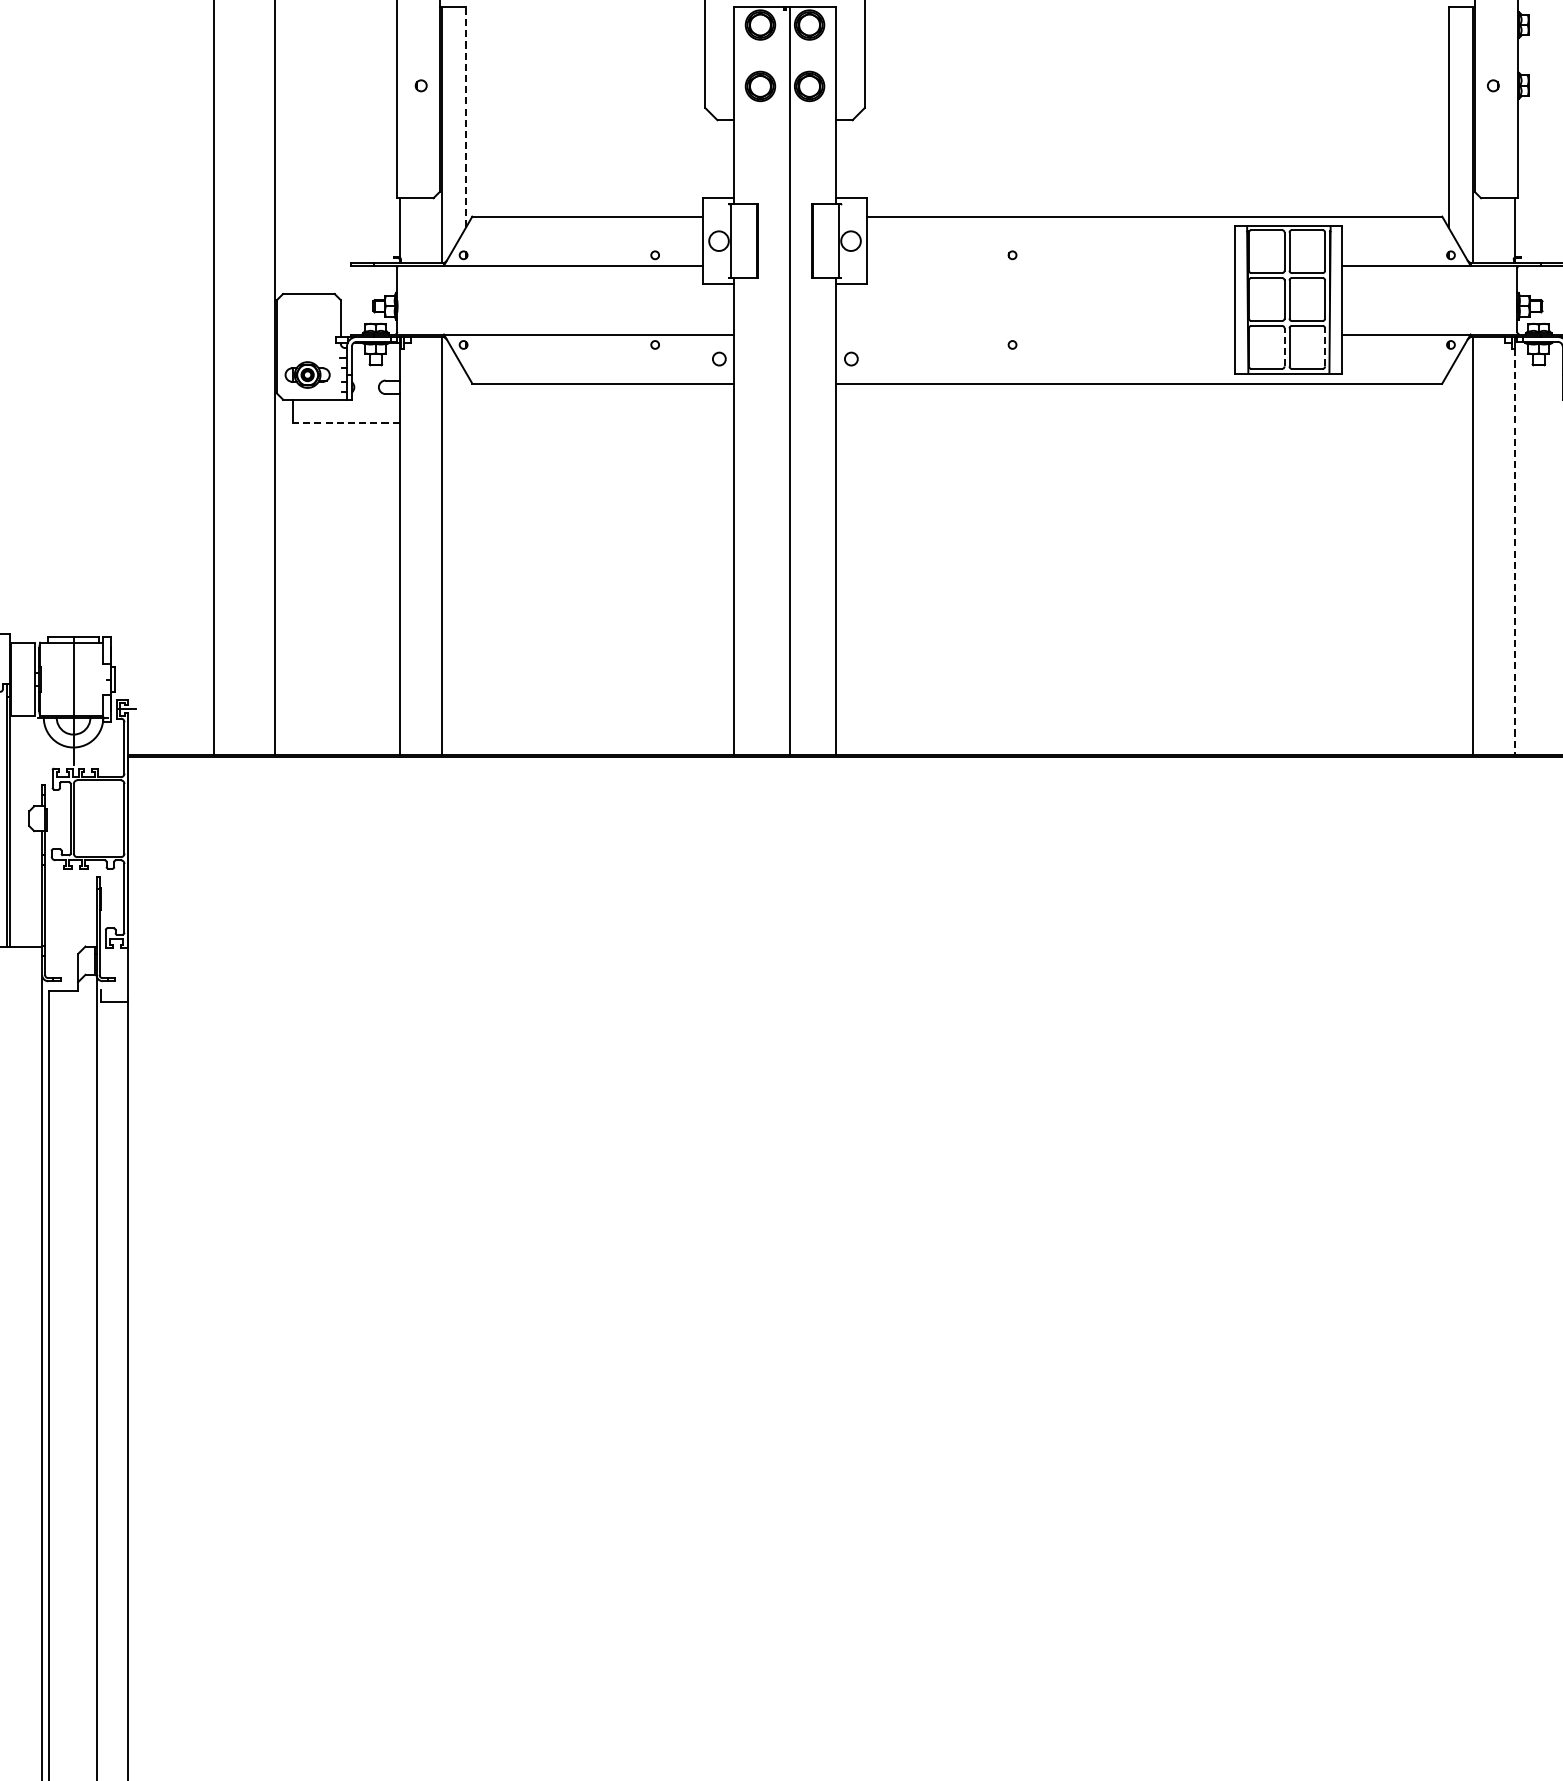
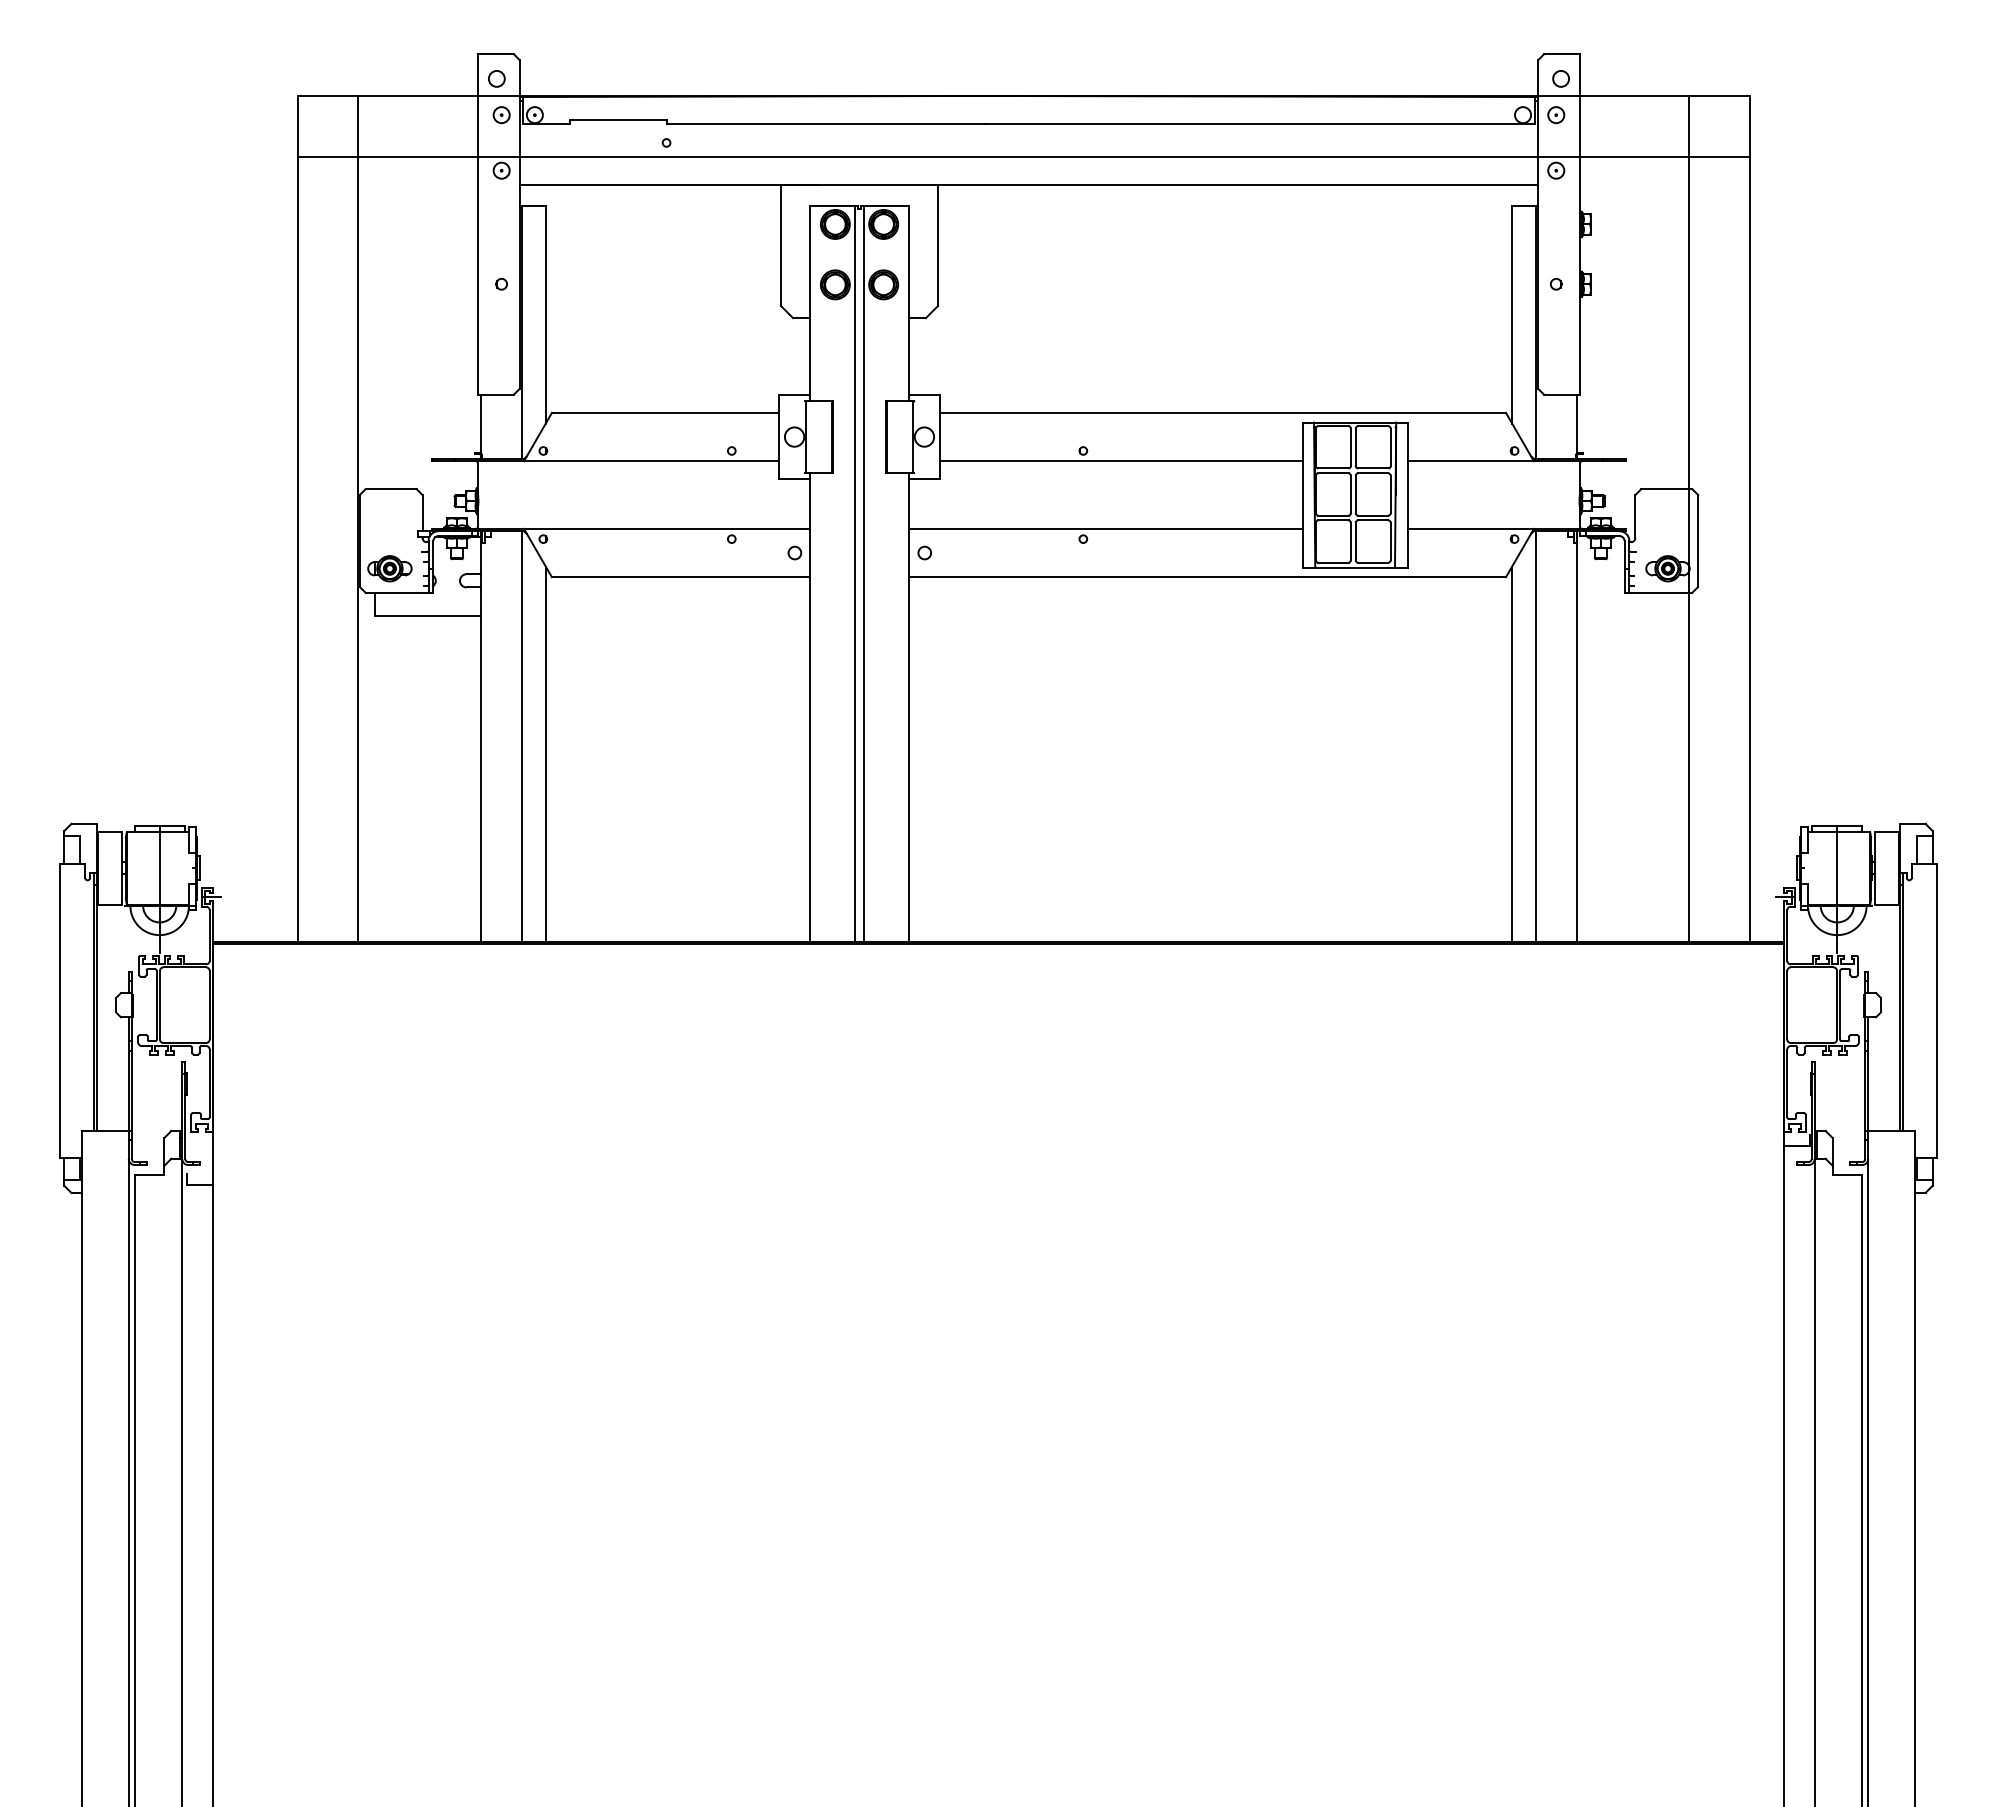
line: (465, 116) -> (545, 314), dashed -> solid
line: (1051, 266) -> (1121, 461), added
line: (1035, 334) -> (1105, 528), added
line: (1284, 347) -> (1350, 541), dashed -> solid
line: (1324, 347) -> (1390, 541), dashed -> solid
line: (779, 380) -> (854, 574), added
line: (345, 422) -> (427, 615), dashed -> solid
line: (1514, 552) -> (1577, 743), dashed -> solid
line: (465, 563) -> (545, 754), added
line: (1448, 563) -> (1512, 754), added

